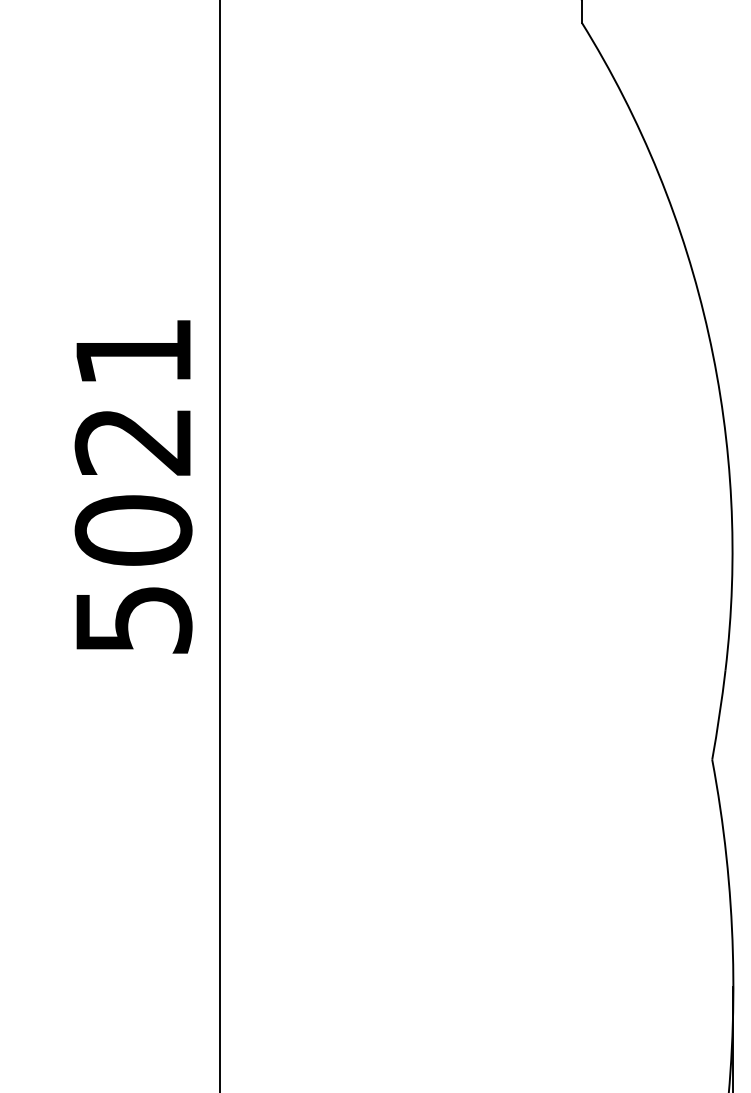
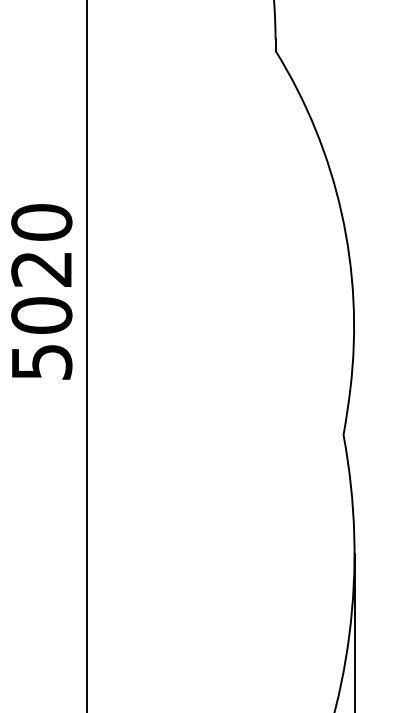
text: (132, 352) -> (41, 222), 5021 -> 5020

